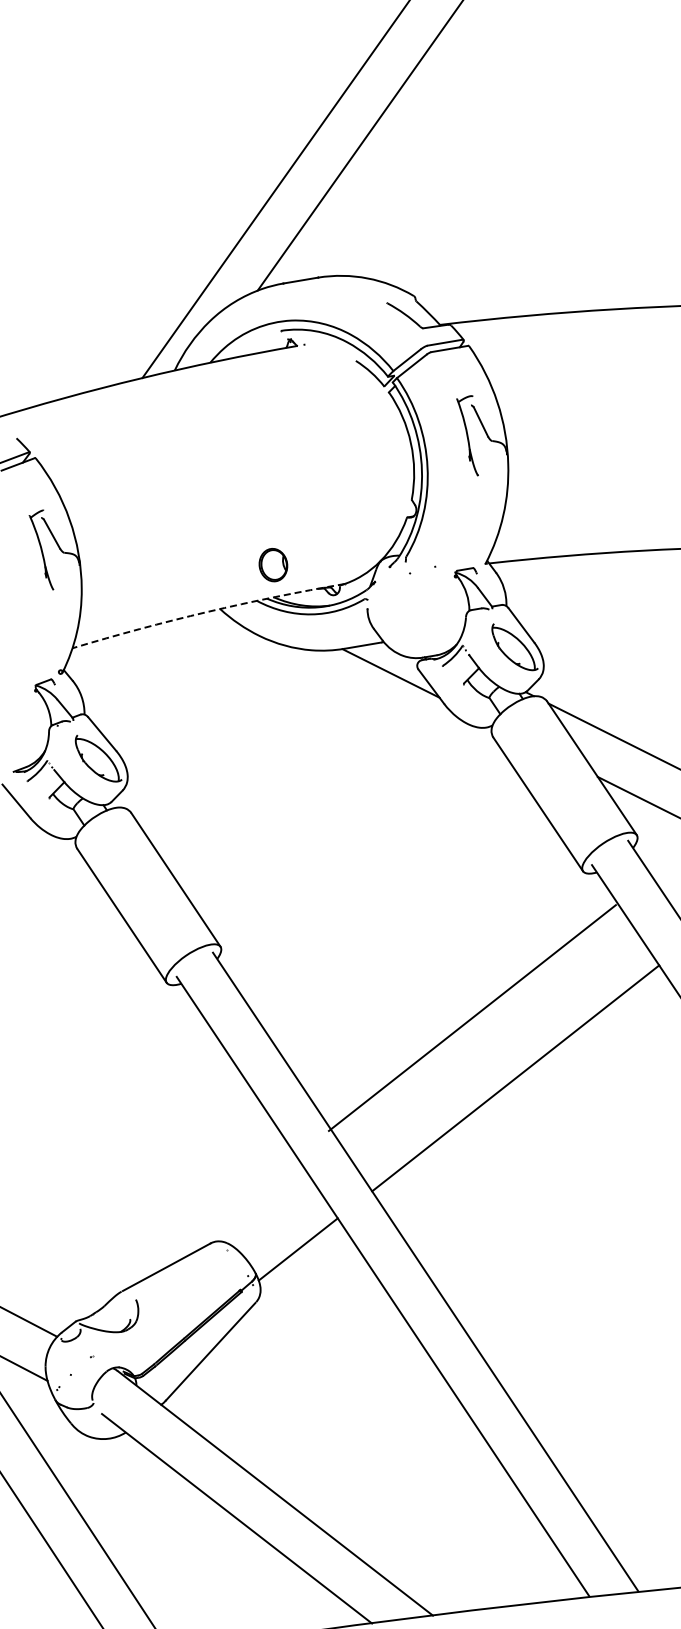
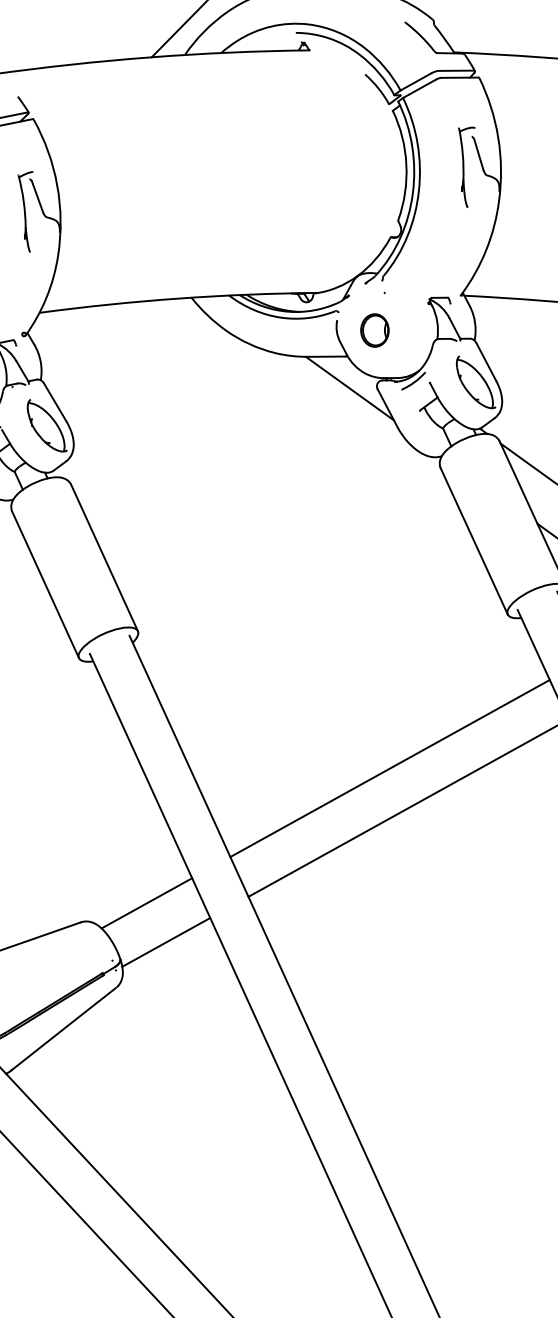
part: (273, 565) -> (374, 330), moved
line: (207, 611) -> (178, 298), dashed -> solid
line: (471, 1017) -> (389, 767), moved
line: (272, 1213) -> (146, 902), added

